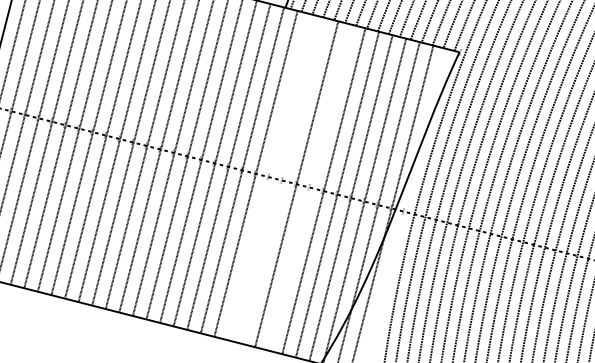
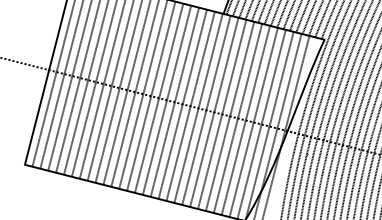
line: (269, 177) -> (214, 112), added
line: (283, 180) -> (222, 114), added
line: (309, 187) -> (237, 118), added

